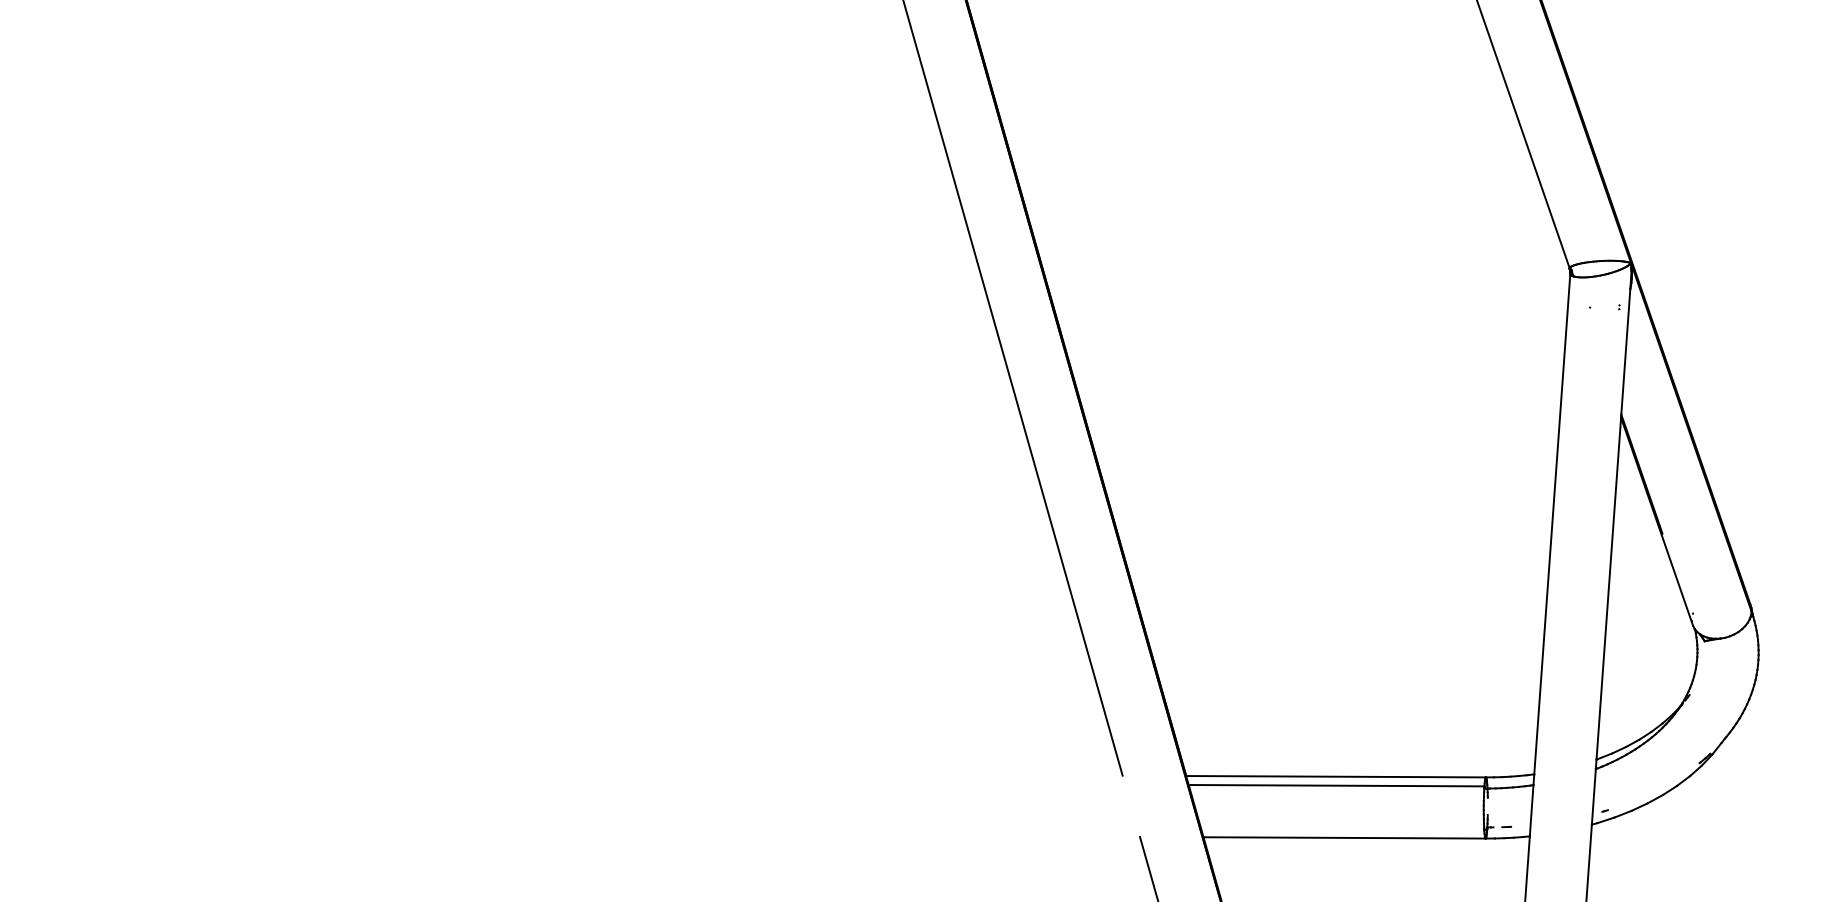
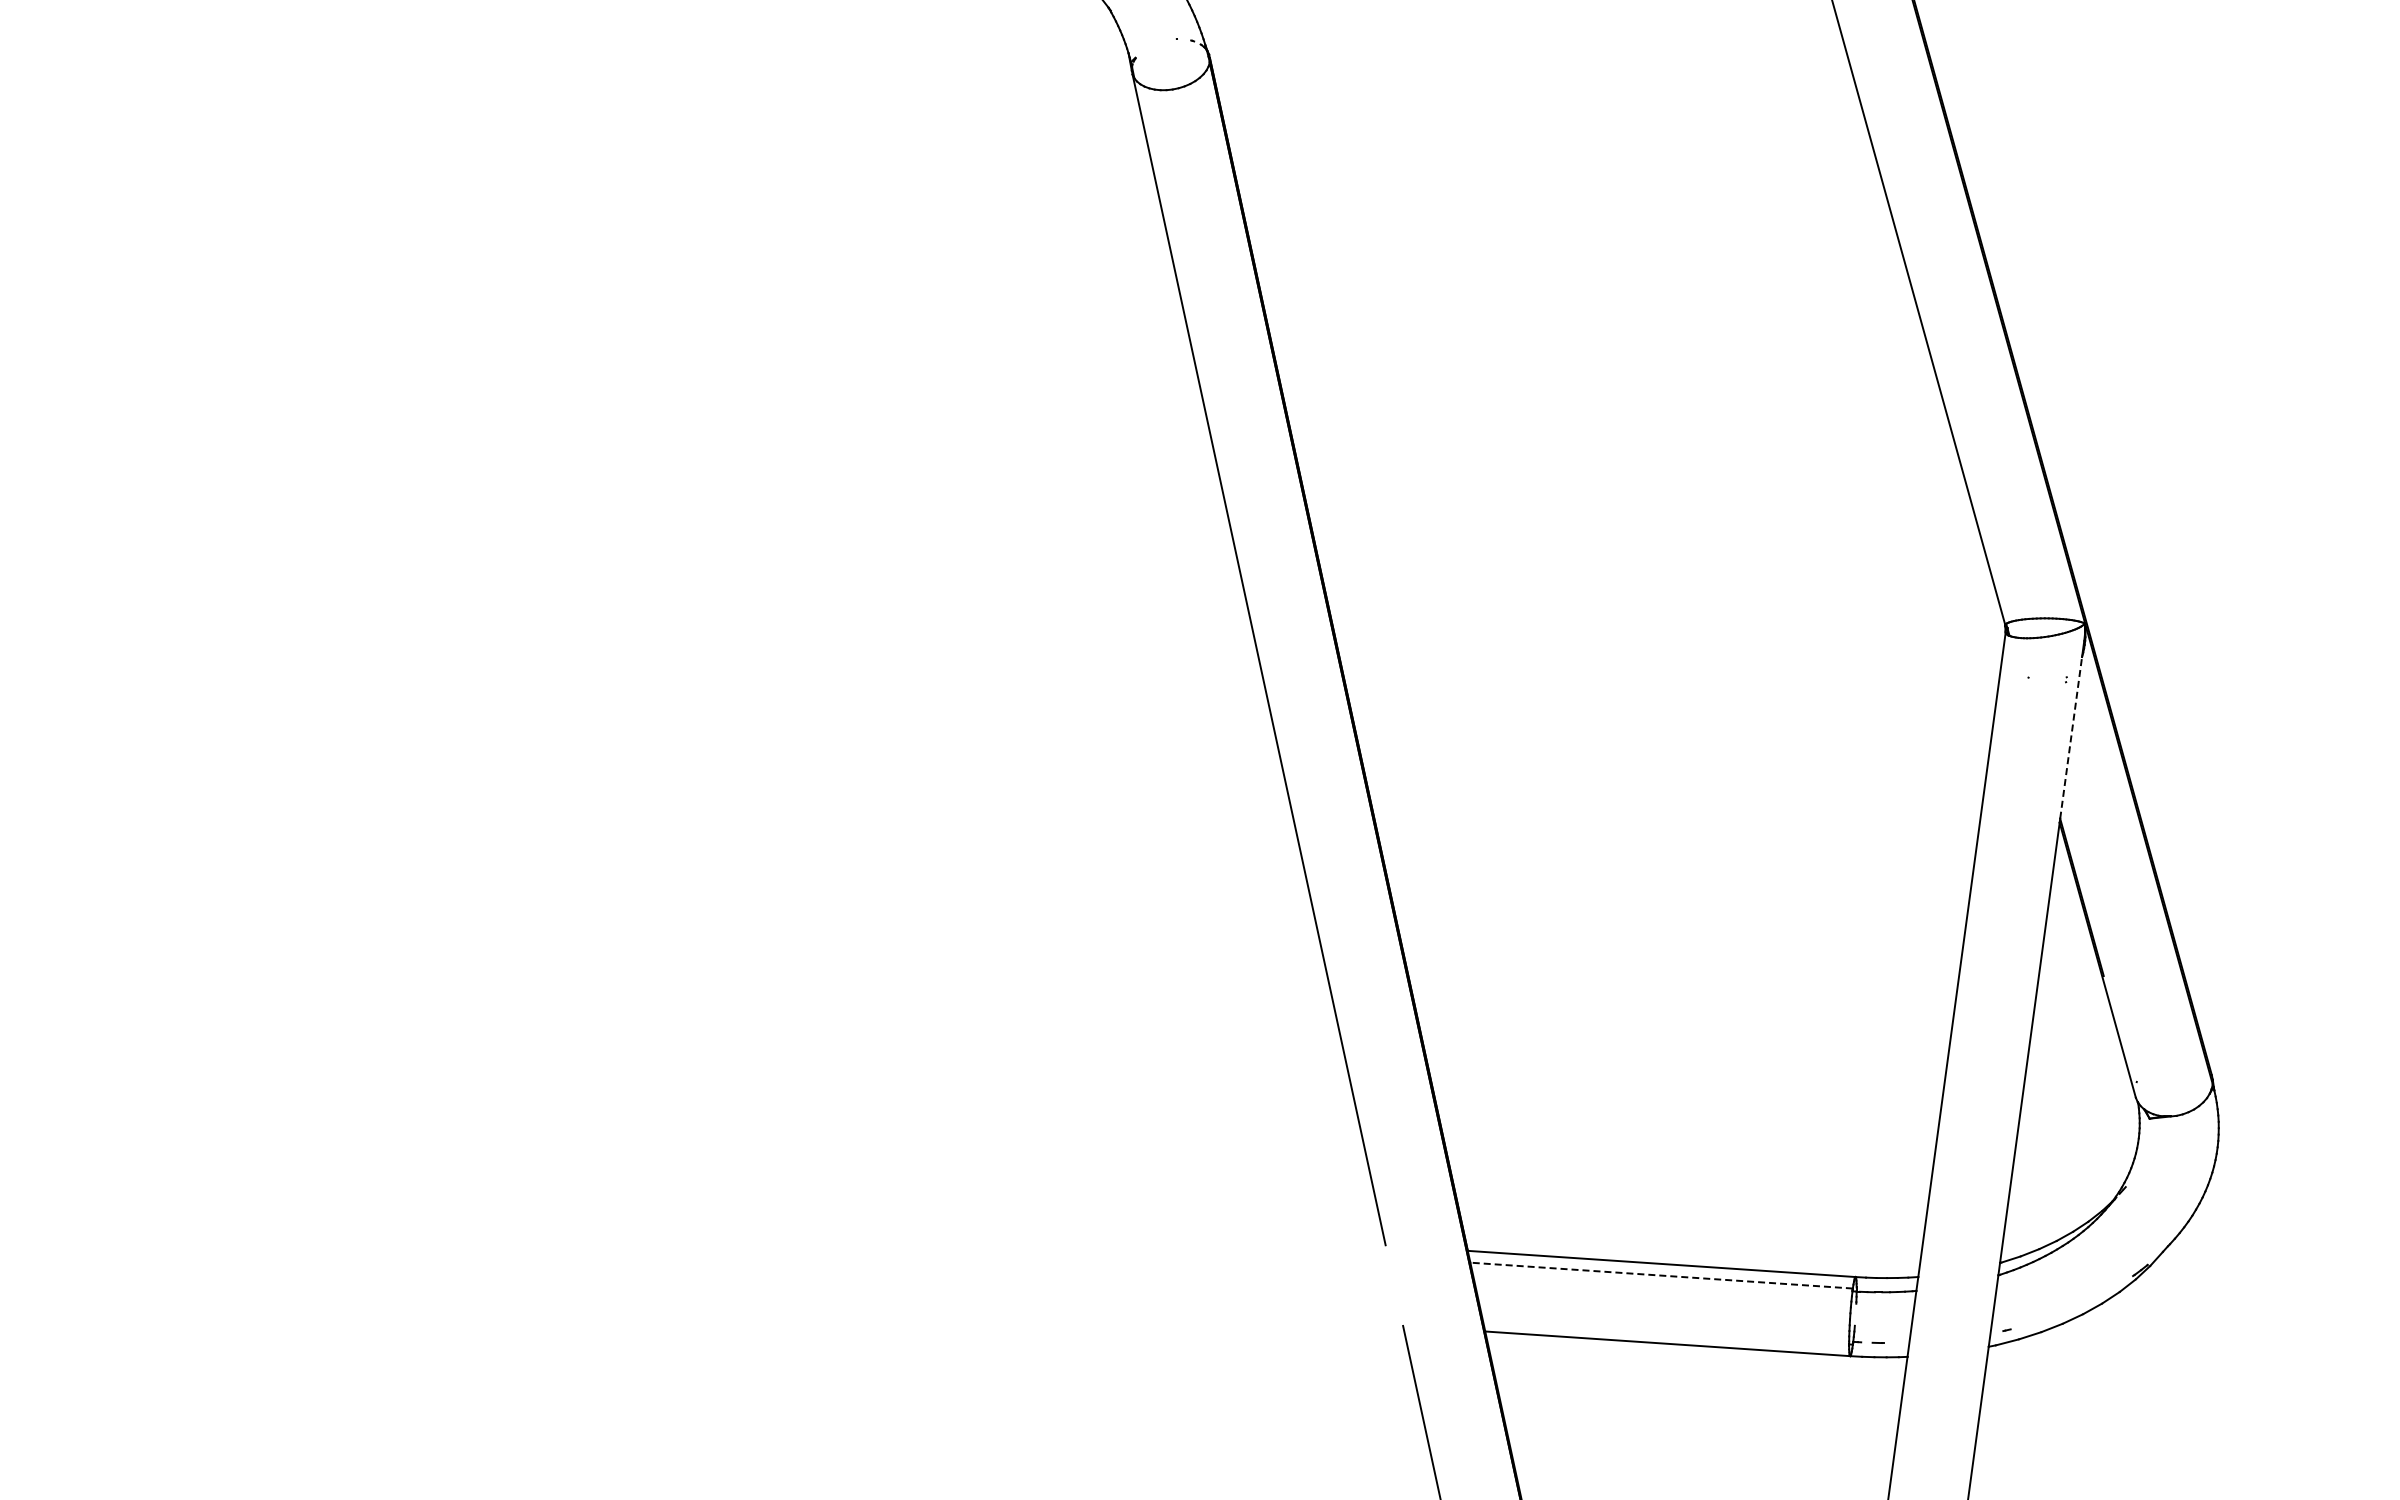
line: (1626, 351) -> (2071, 737), solid -> dashed
line: (1336, 785) -> (1661, 1275), solid -> dashed

